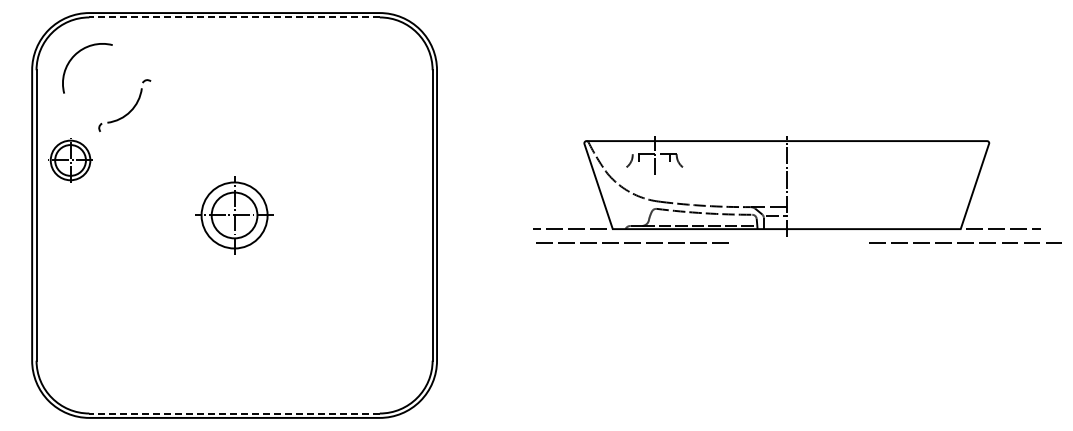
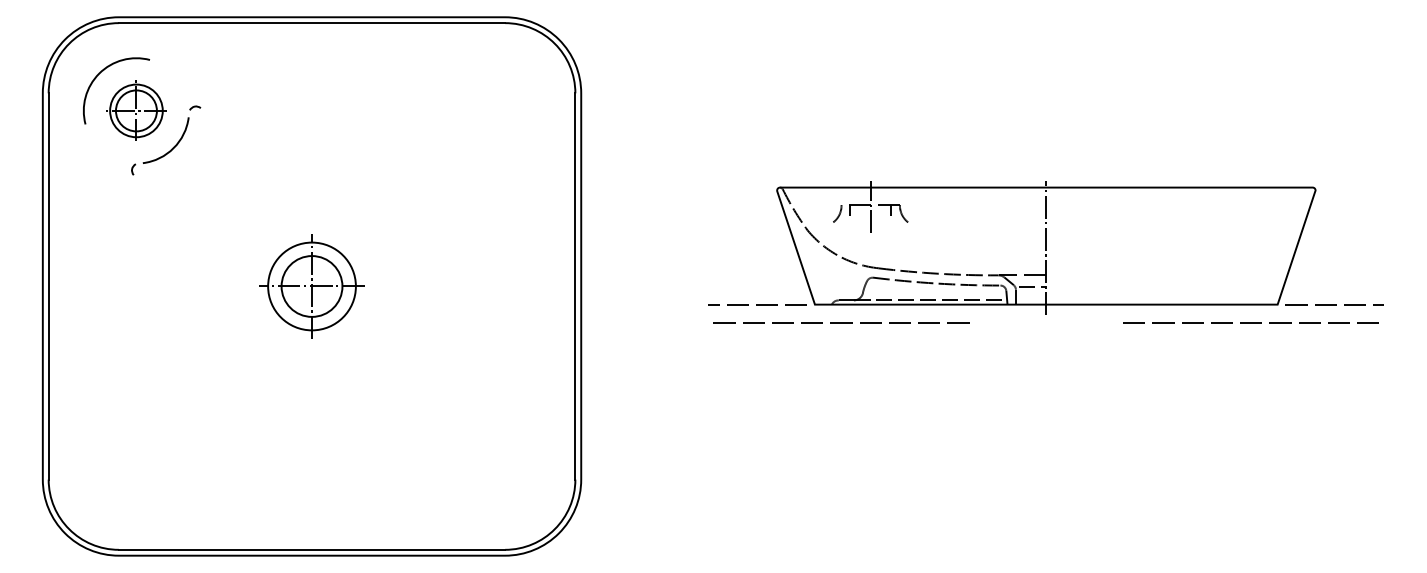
line: (234, 17) -> (311, 23), dashed -> solid
part: (70, 160) -> (136, 110), moved
line: (965, 242) -> (1250, 322), moved
line: (234, 413) -> (311, 549), dashed -> solid

